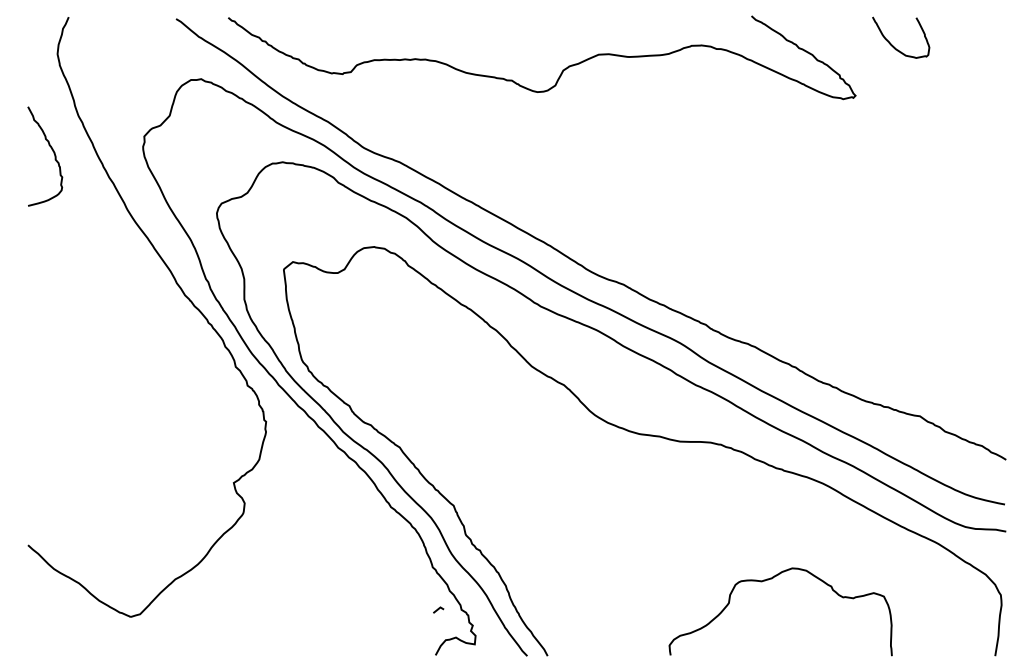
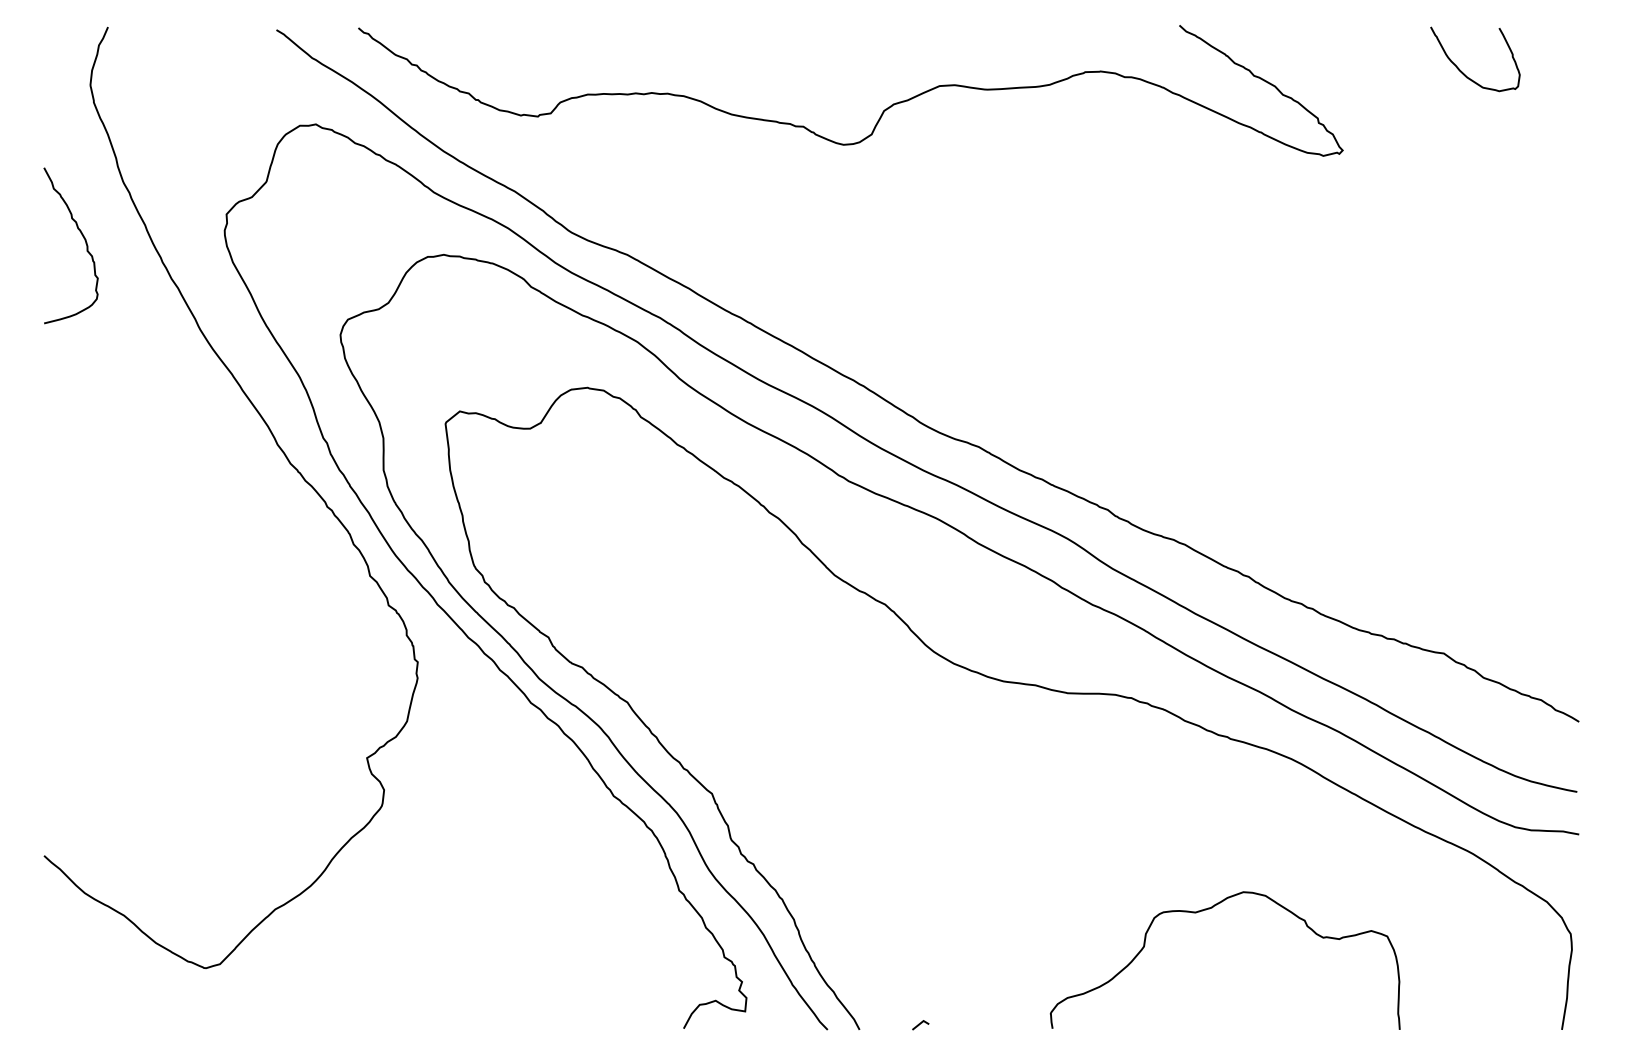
curve: (893, 45) -> (1463, 71), moved
line: (438, 609) -> (920, 1024), moved

